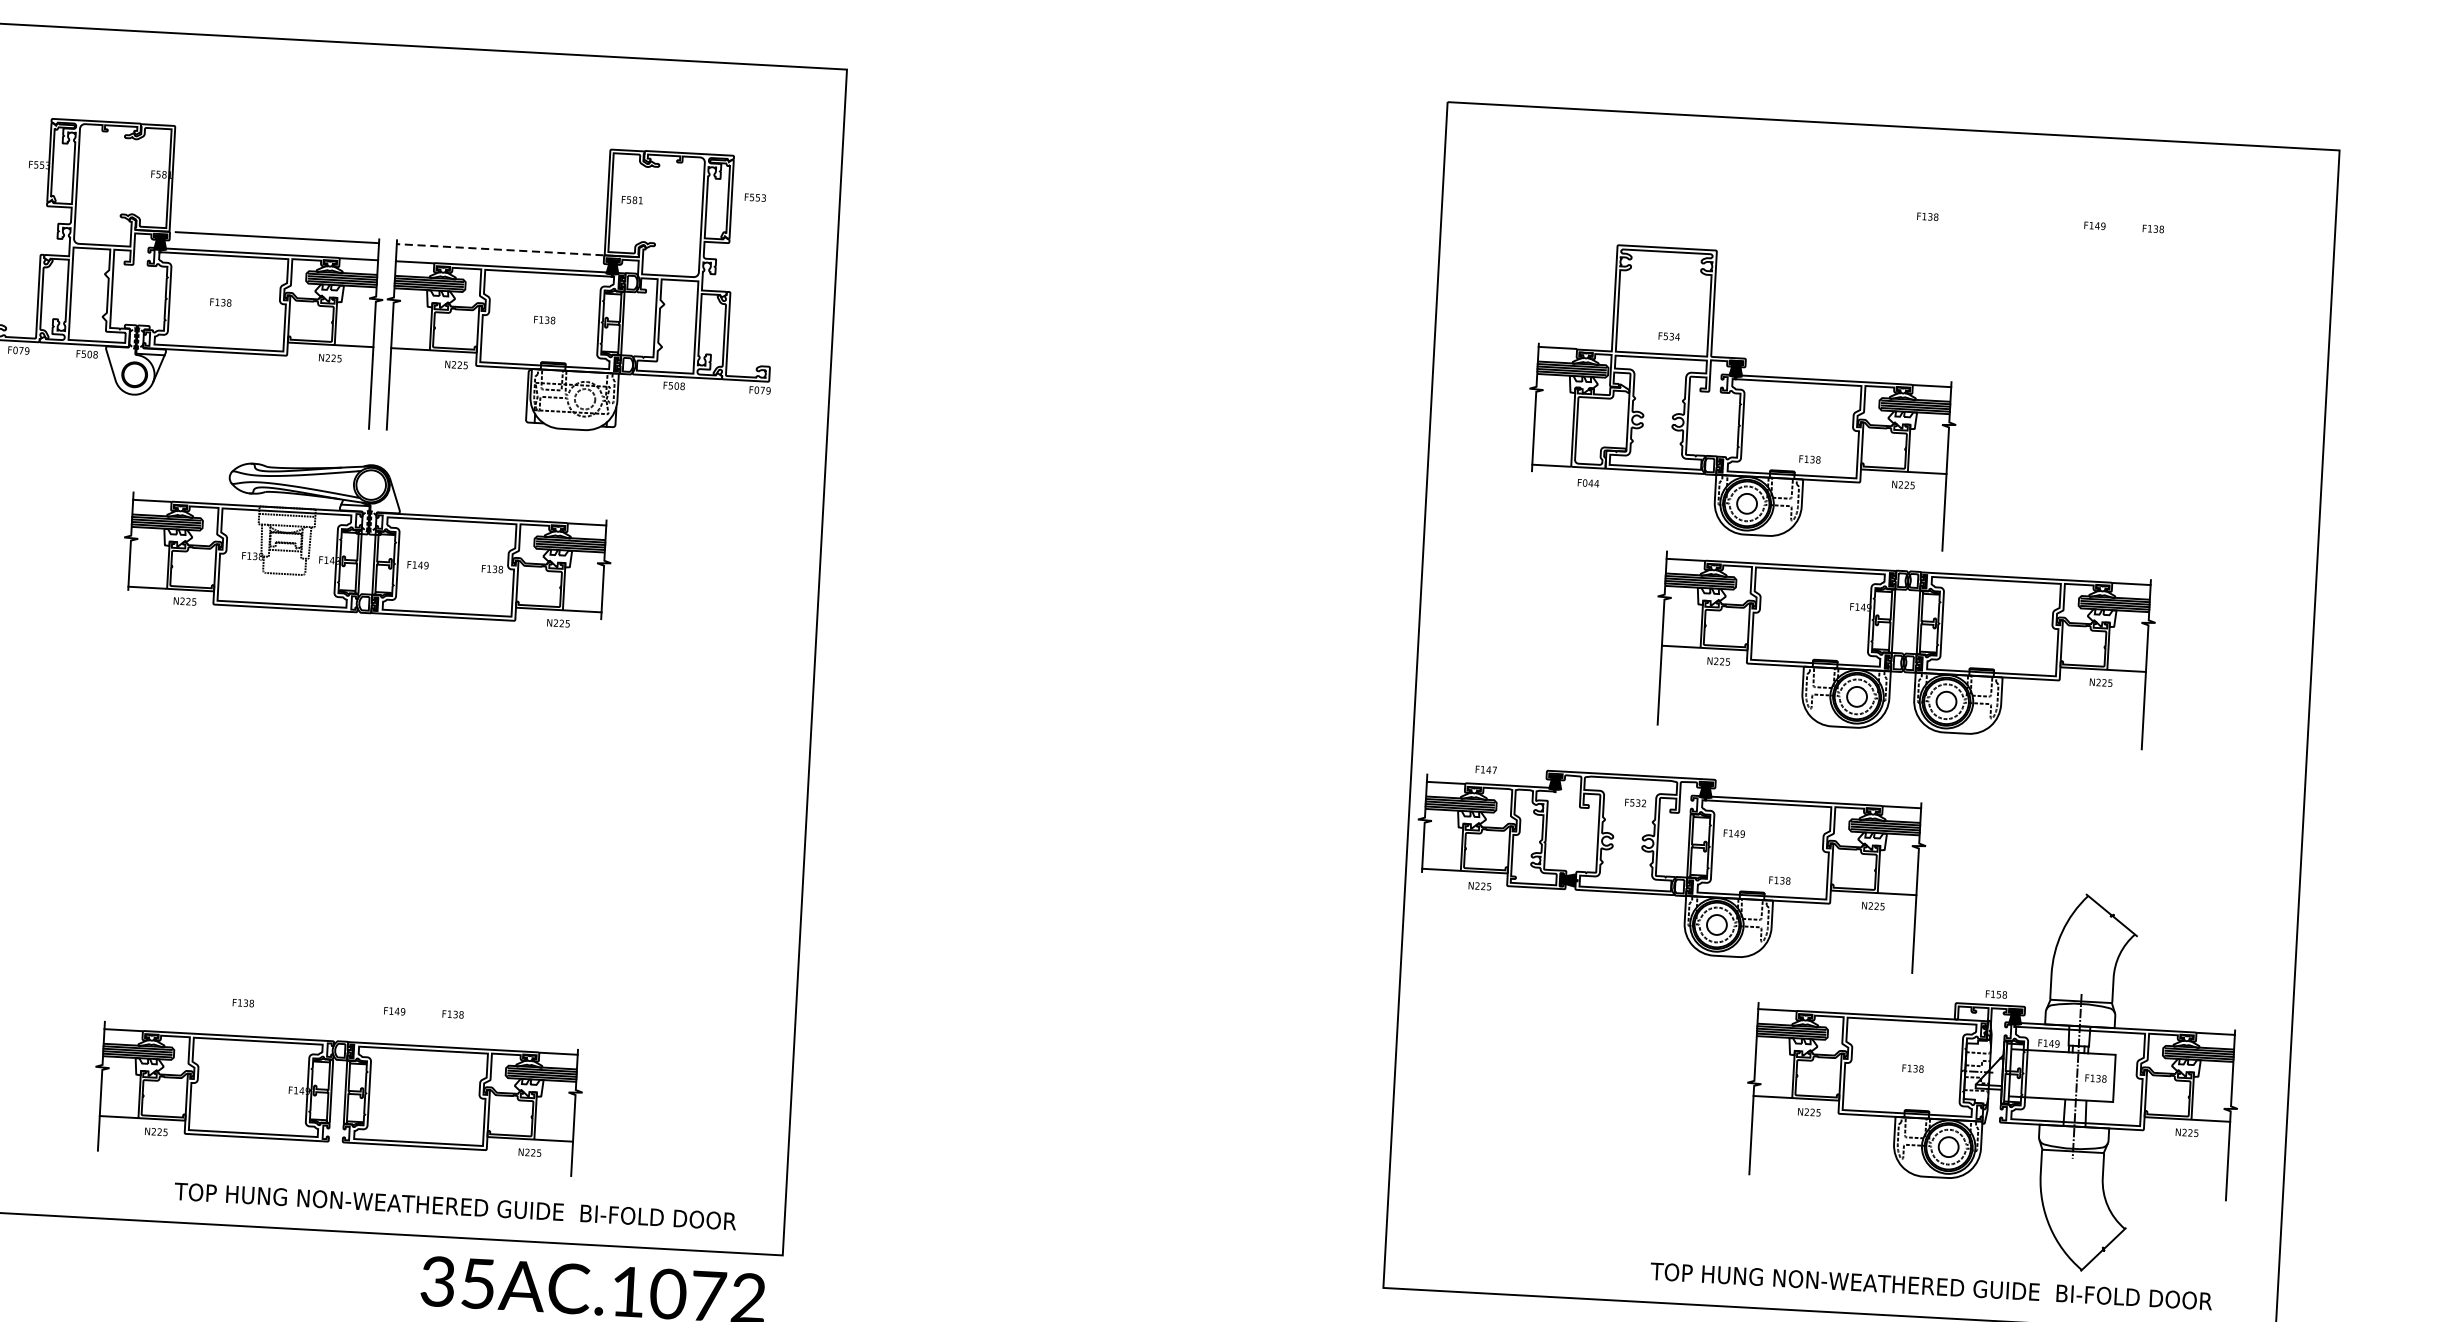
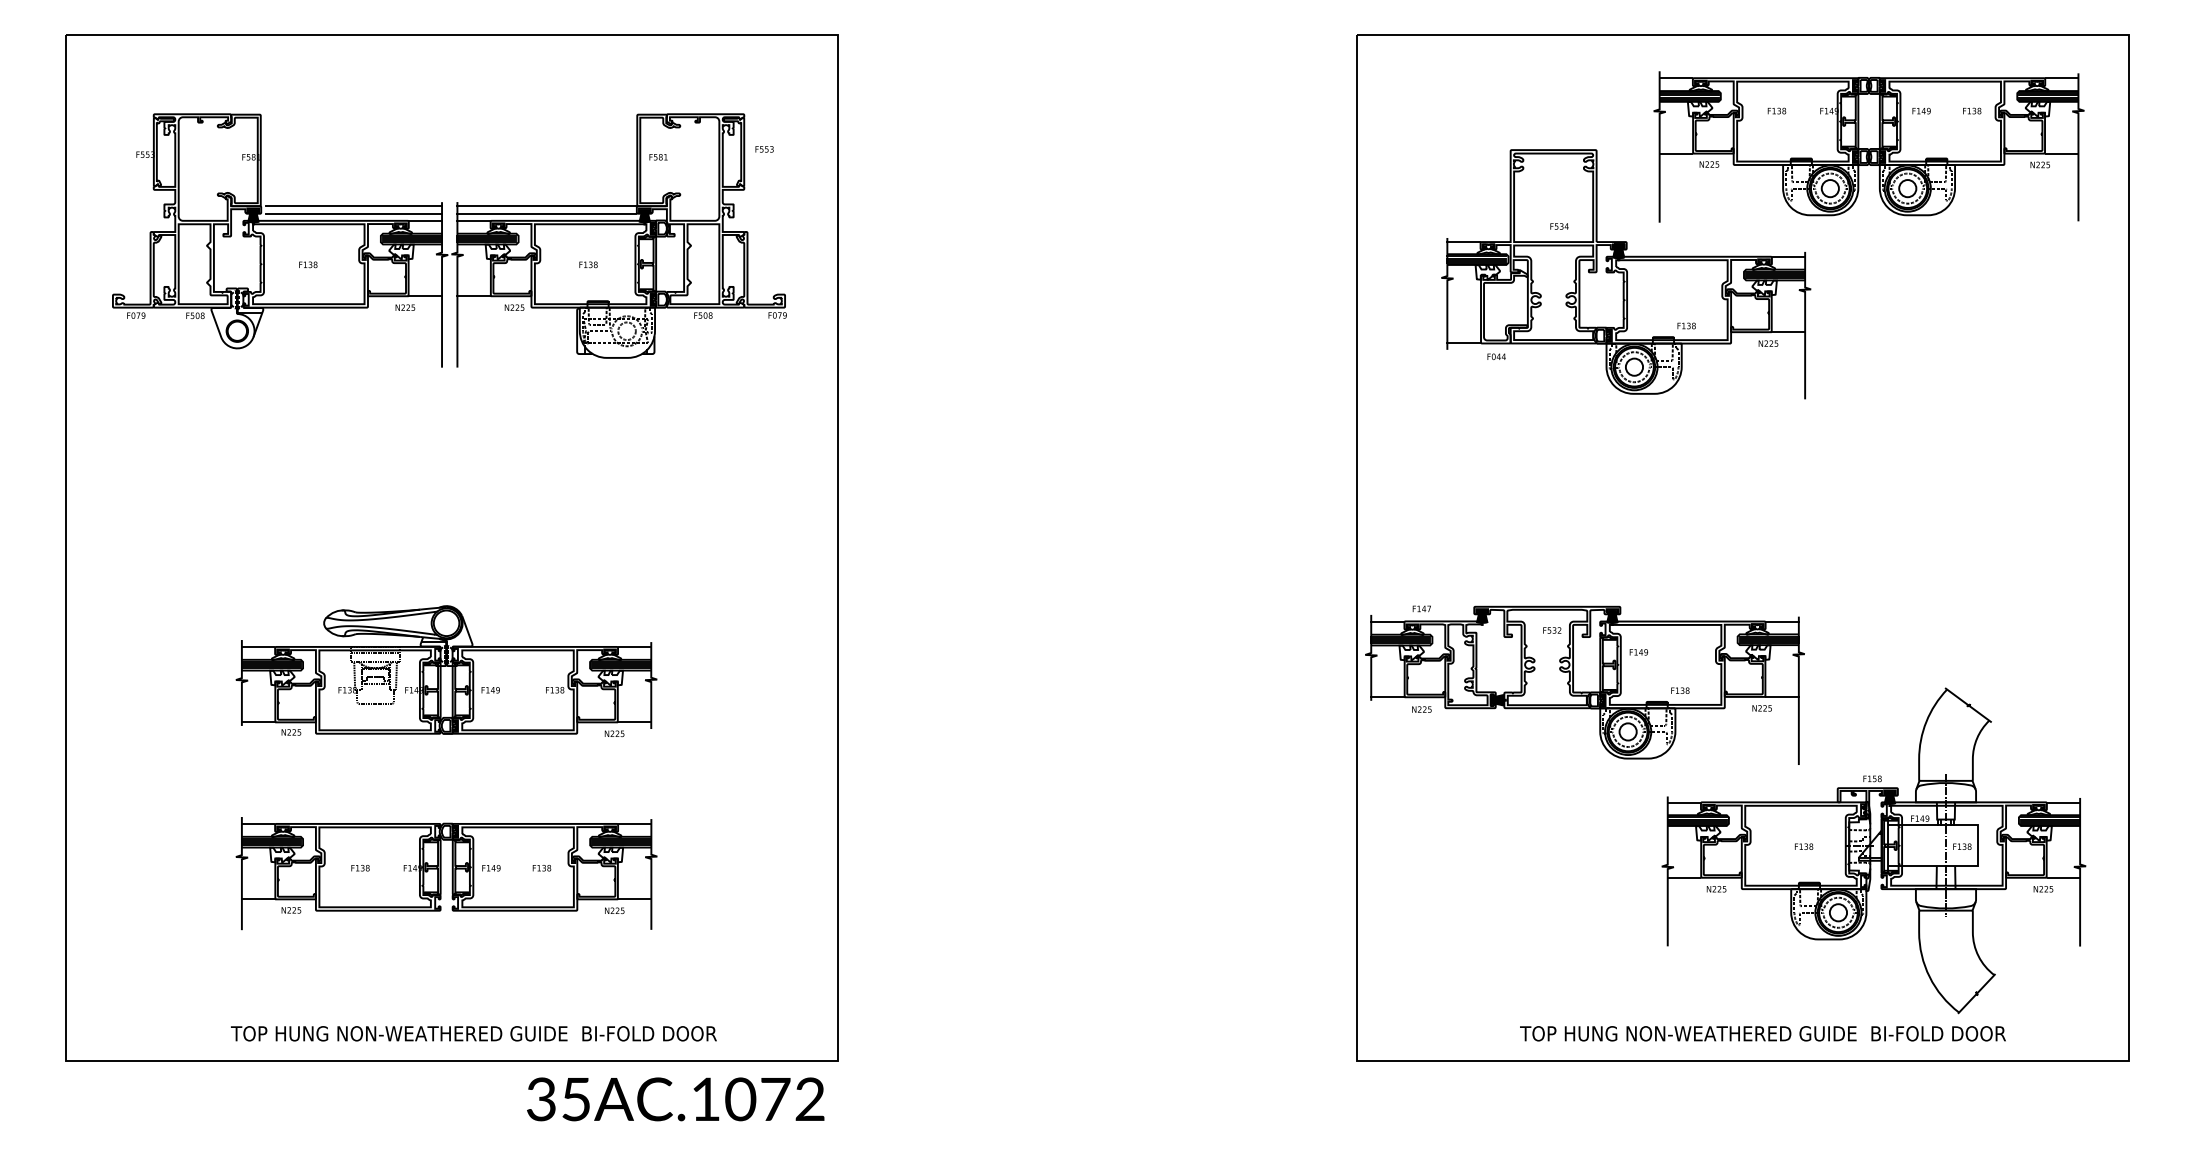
line: (277, 246) -> (354, 213), added
line: (499, 250) -> (546, 206), dashed -> solid
line: (499, 258) -> (546, 213), added
part: (368, 540) -> (446, 671), moved
part: (1903, 650) -> (1868, 146), moved
part: (337, 1098) -> (446, 873), moved
text: (454, 1206) -> (473, 1033), moved
text: (1930, 1286) -> (1762, 1033), moved

